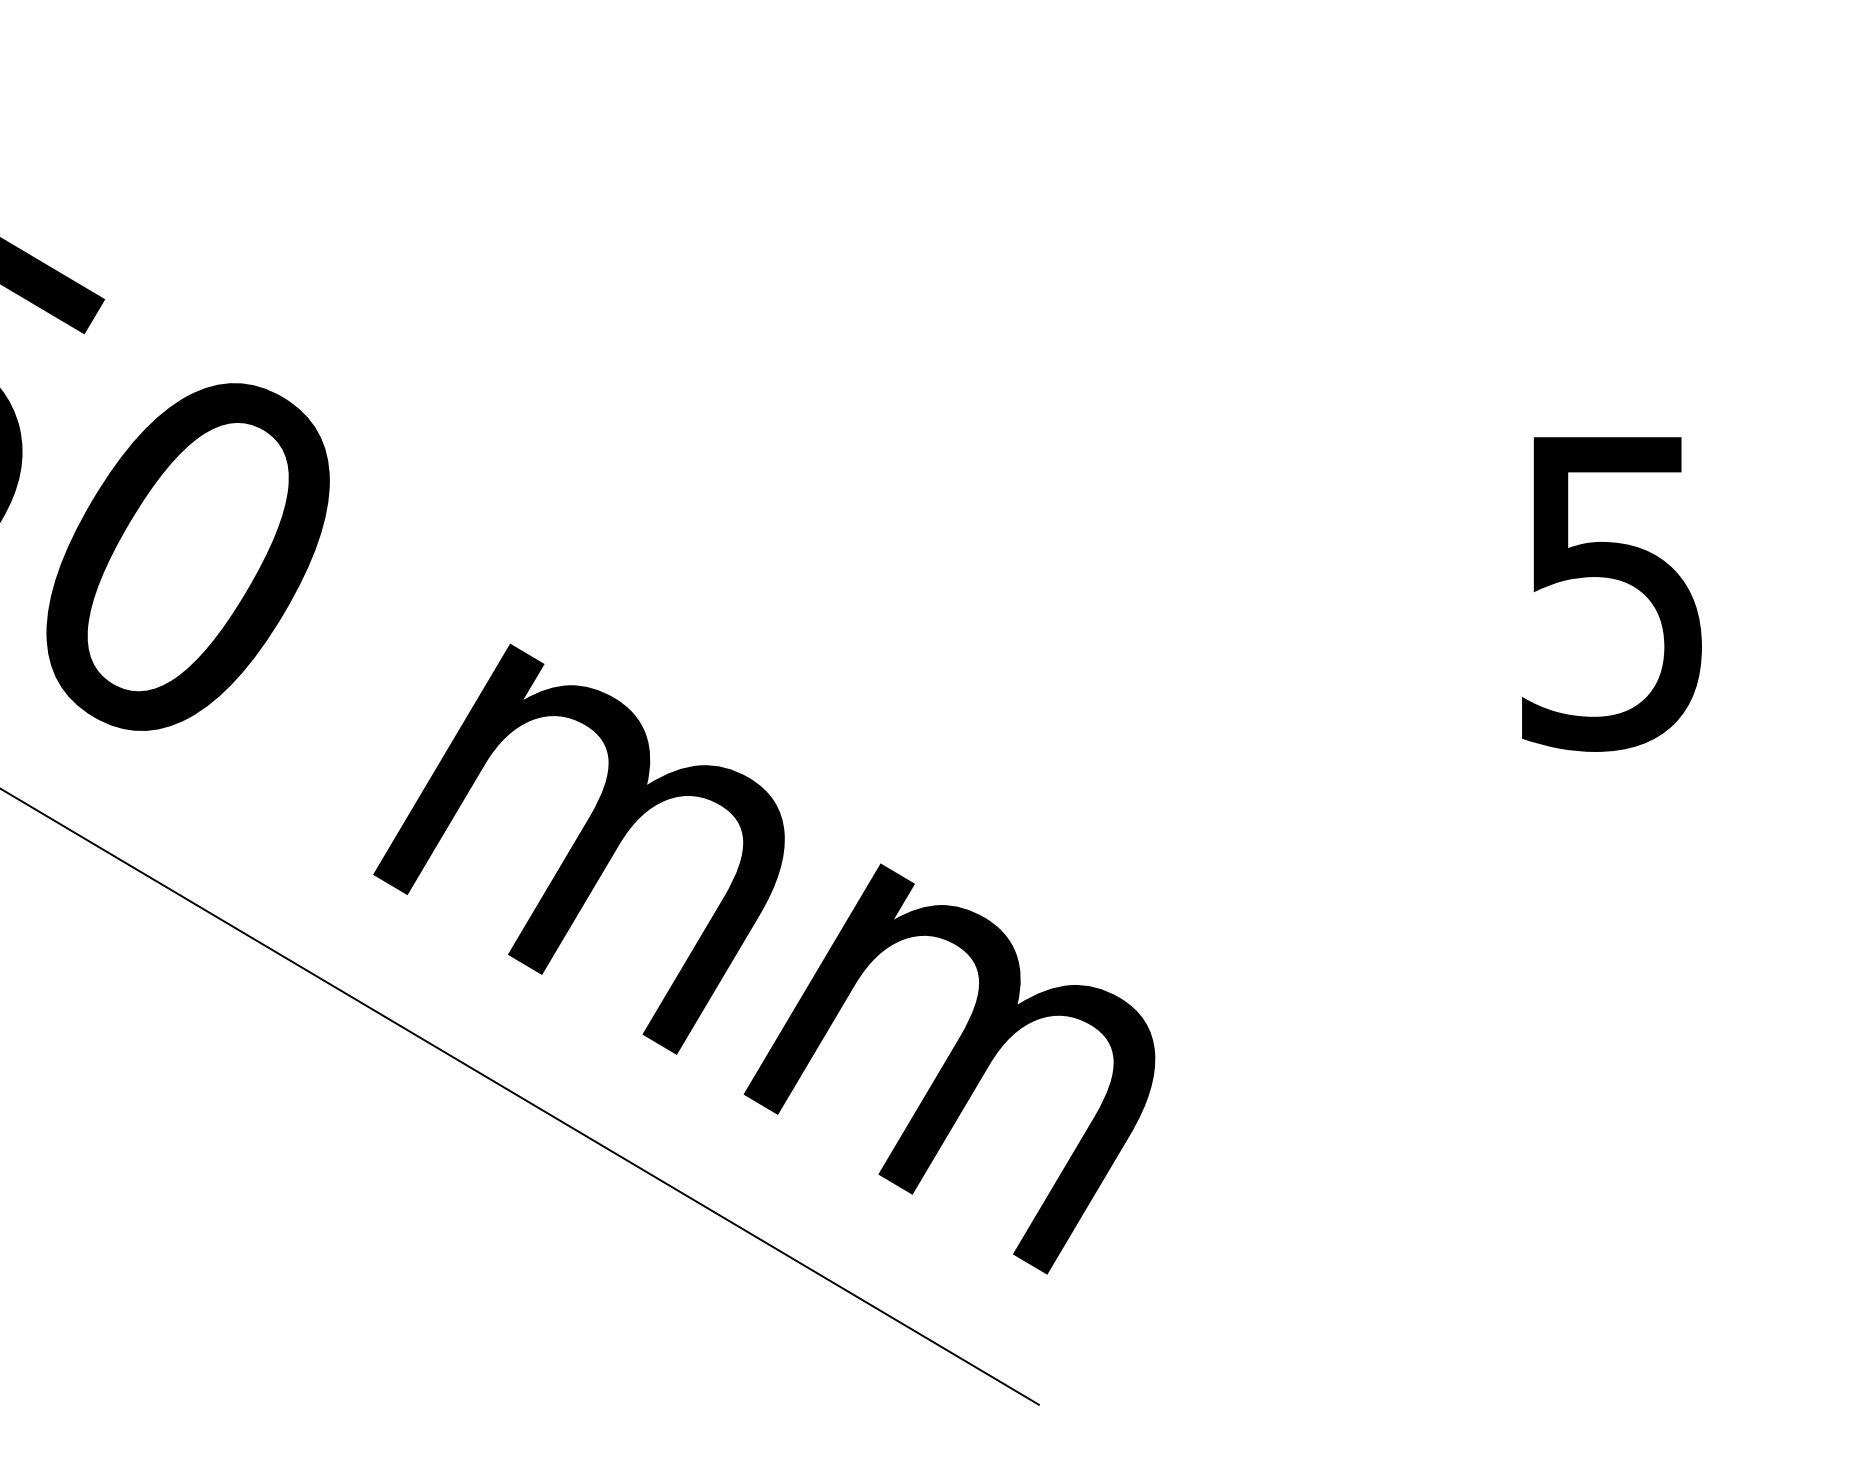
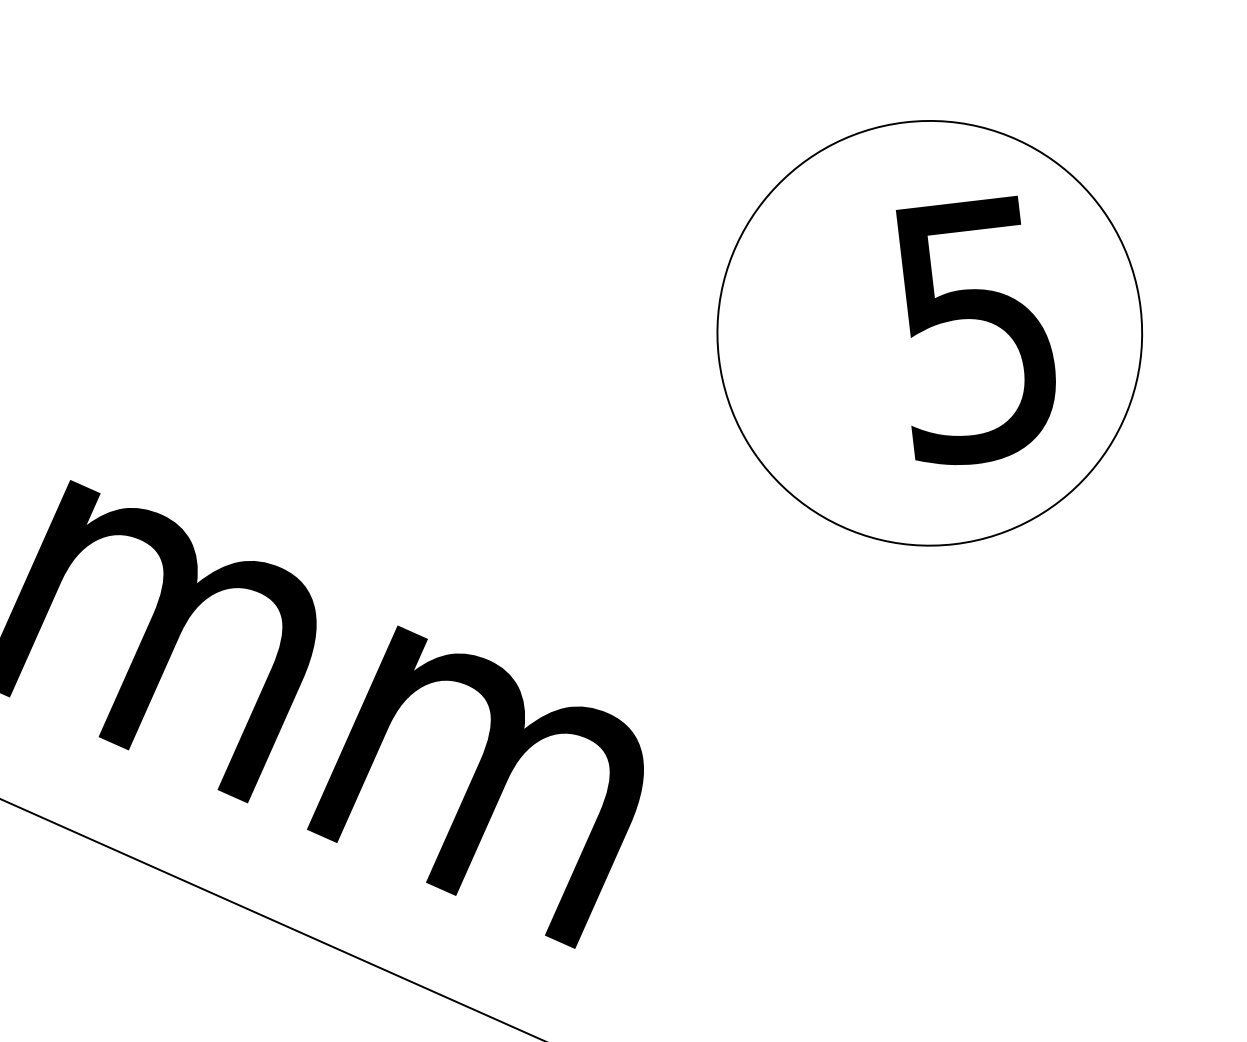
circle: (1556, 589) -> (929, 333), added

